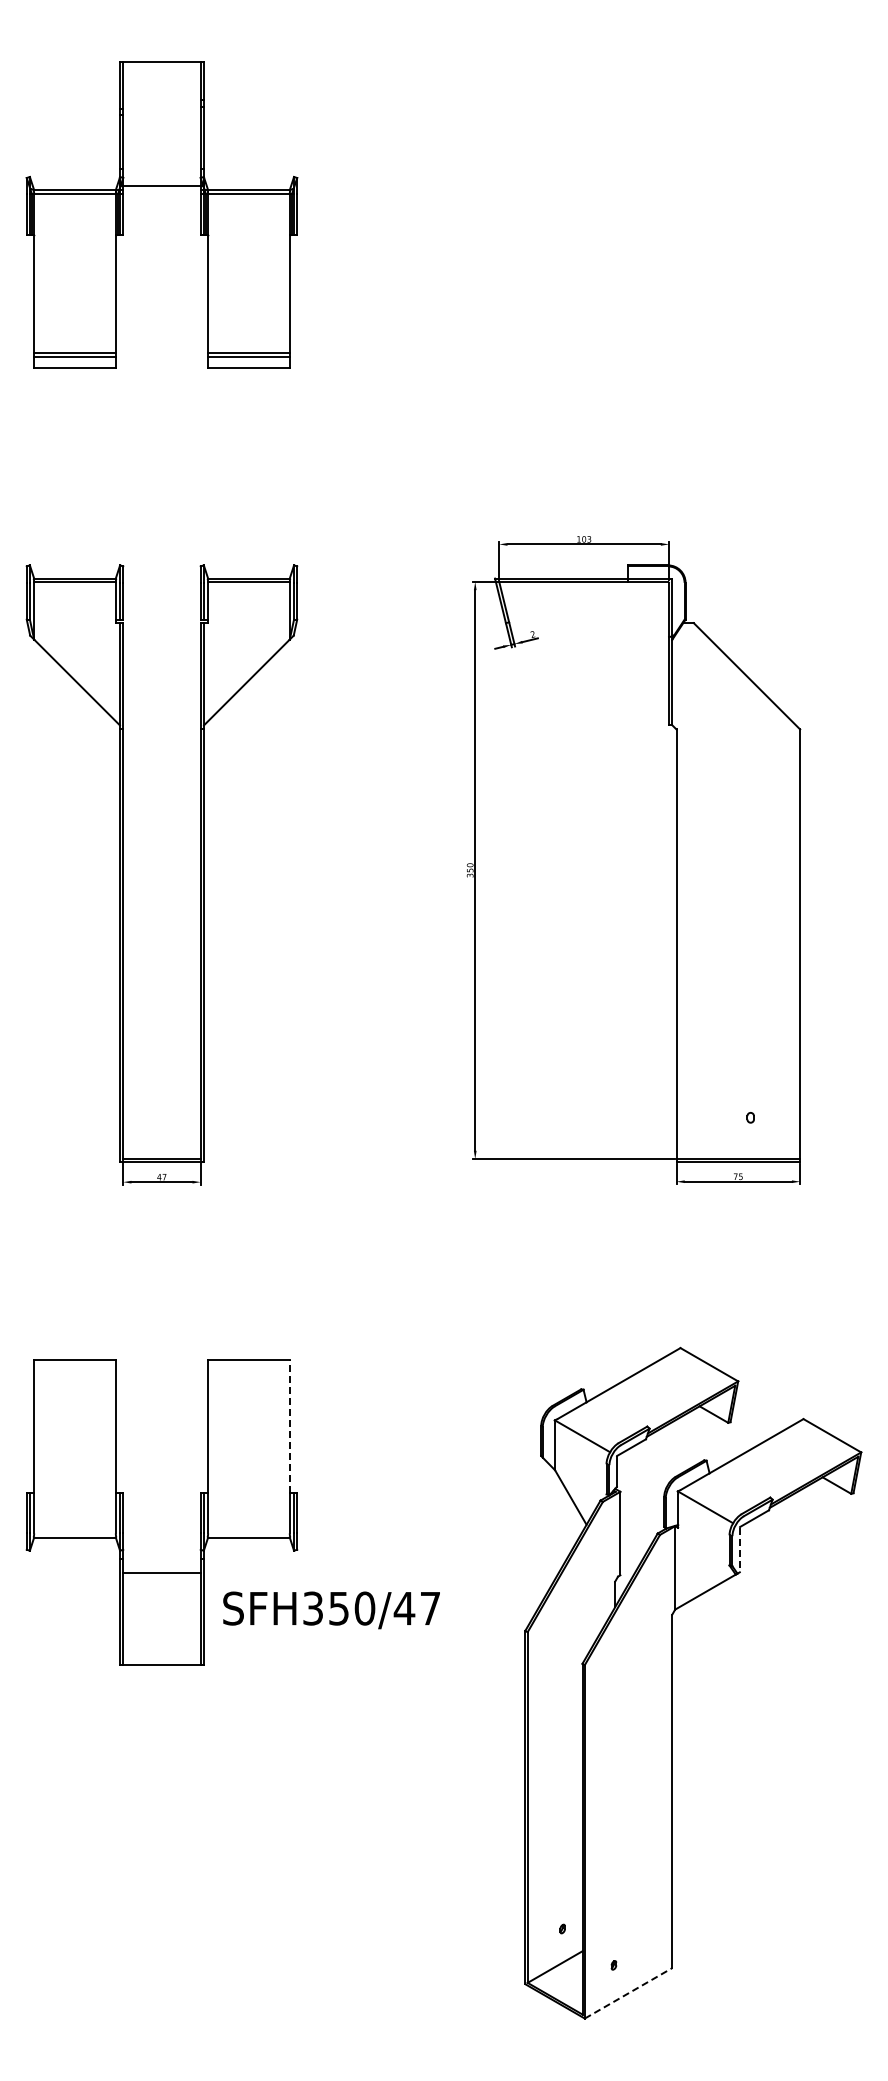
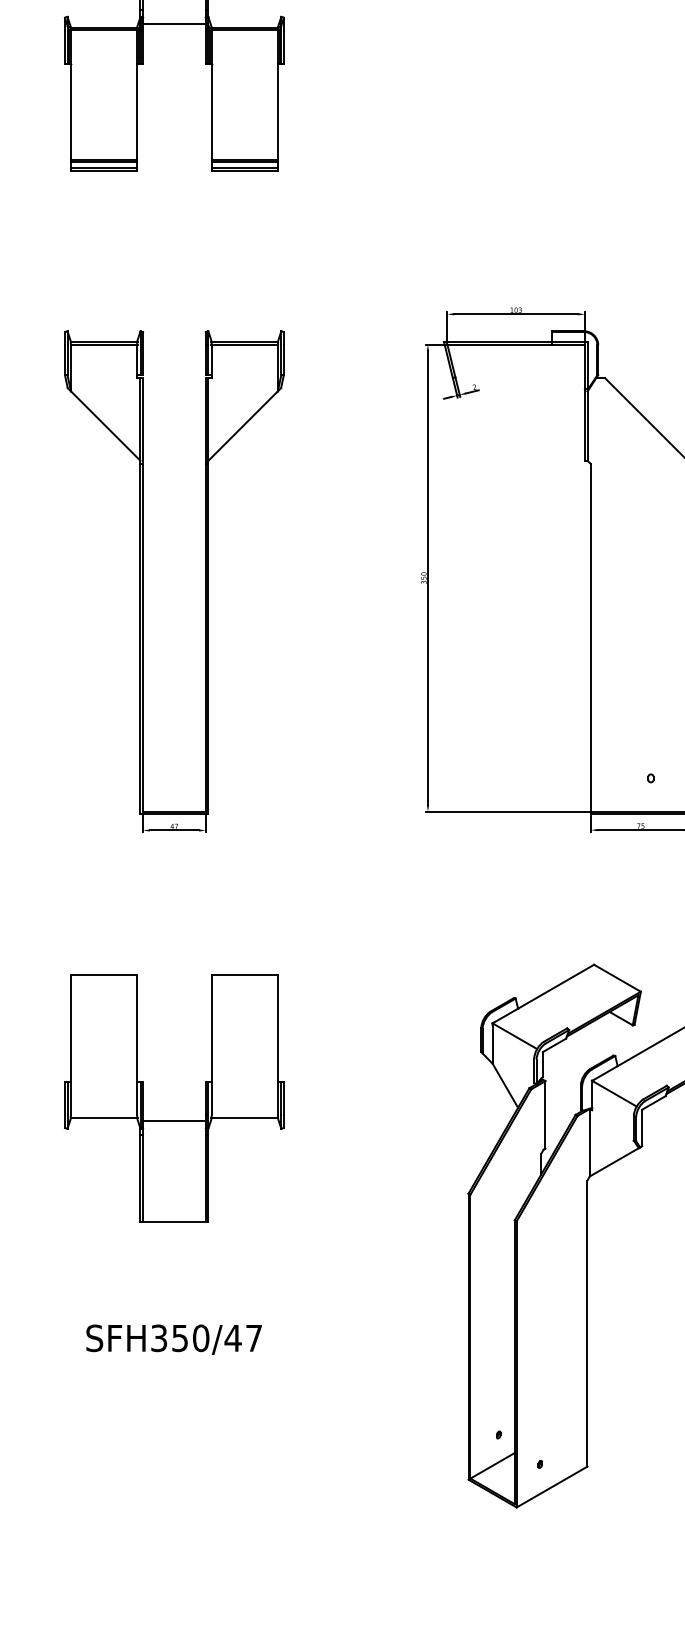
line: (74, 363) -> (103, 167), added
line: (248, 363) -> (244, 167), added
line: (289, 1426) -> (277, 1028), dashed -> solid
line: (739, 1550) -> (641, 1128), dashed -> solid
line: (161, 1572) -> (174, 1121), moved
text: (331, 1610) -> (174, 1339), moved
line: (628, 1993) -> (552, 1487), dashed -> solid

